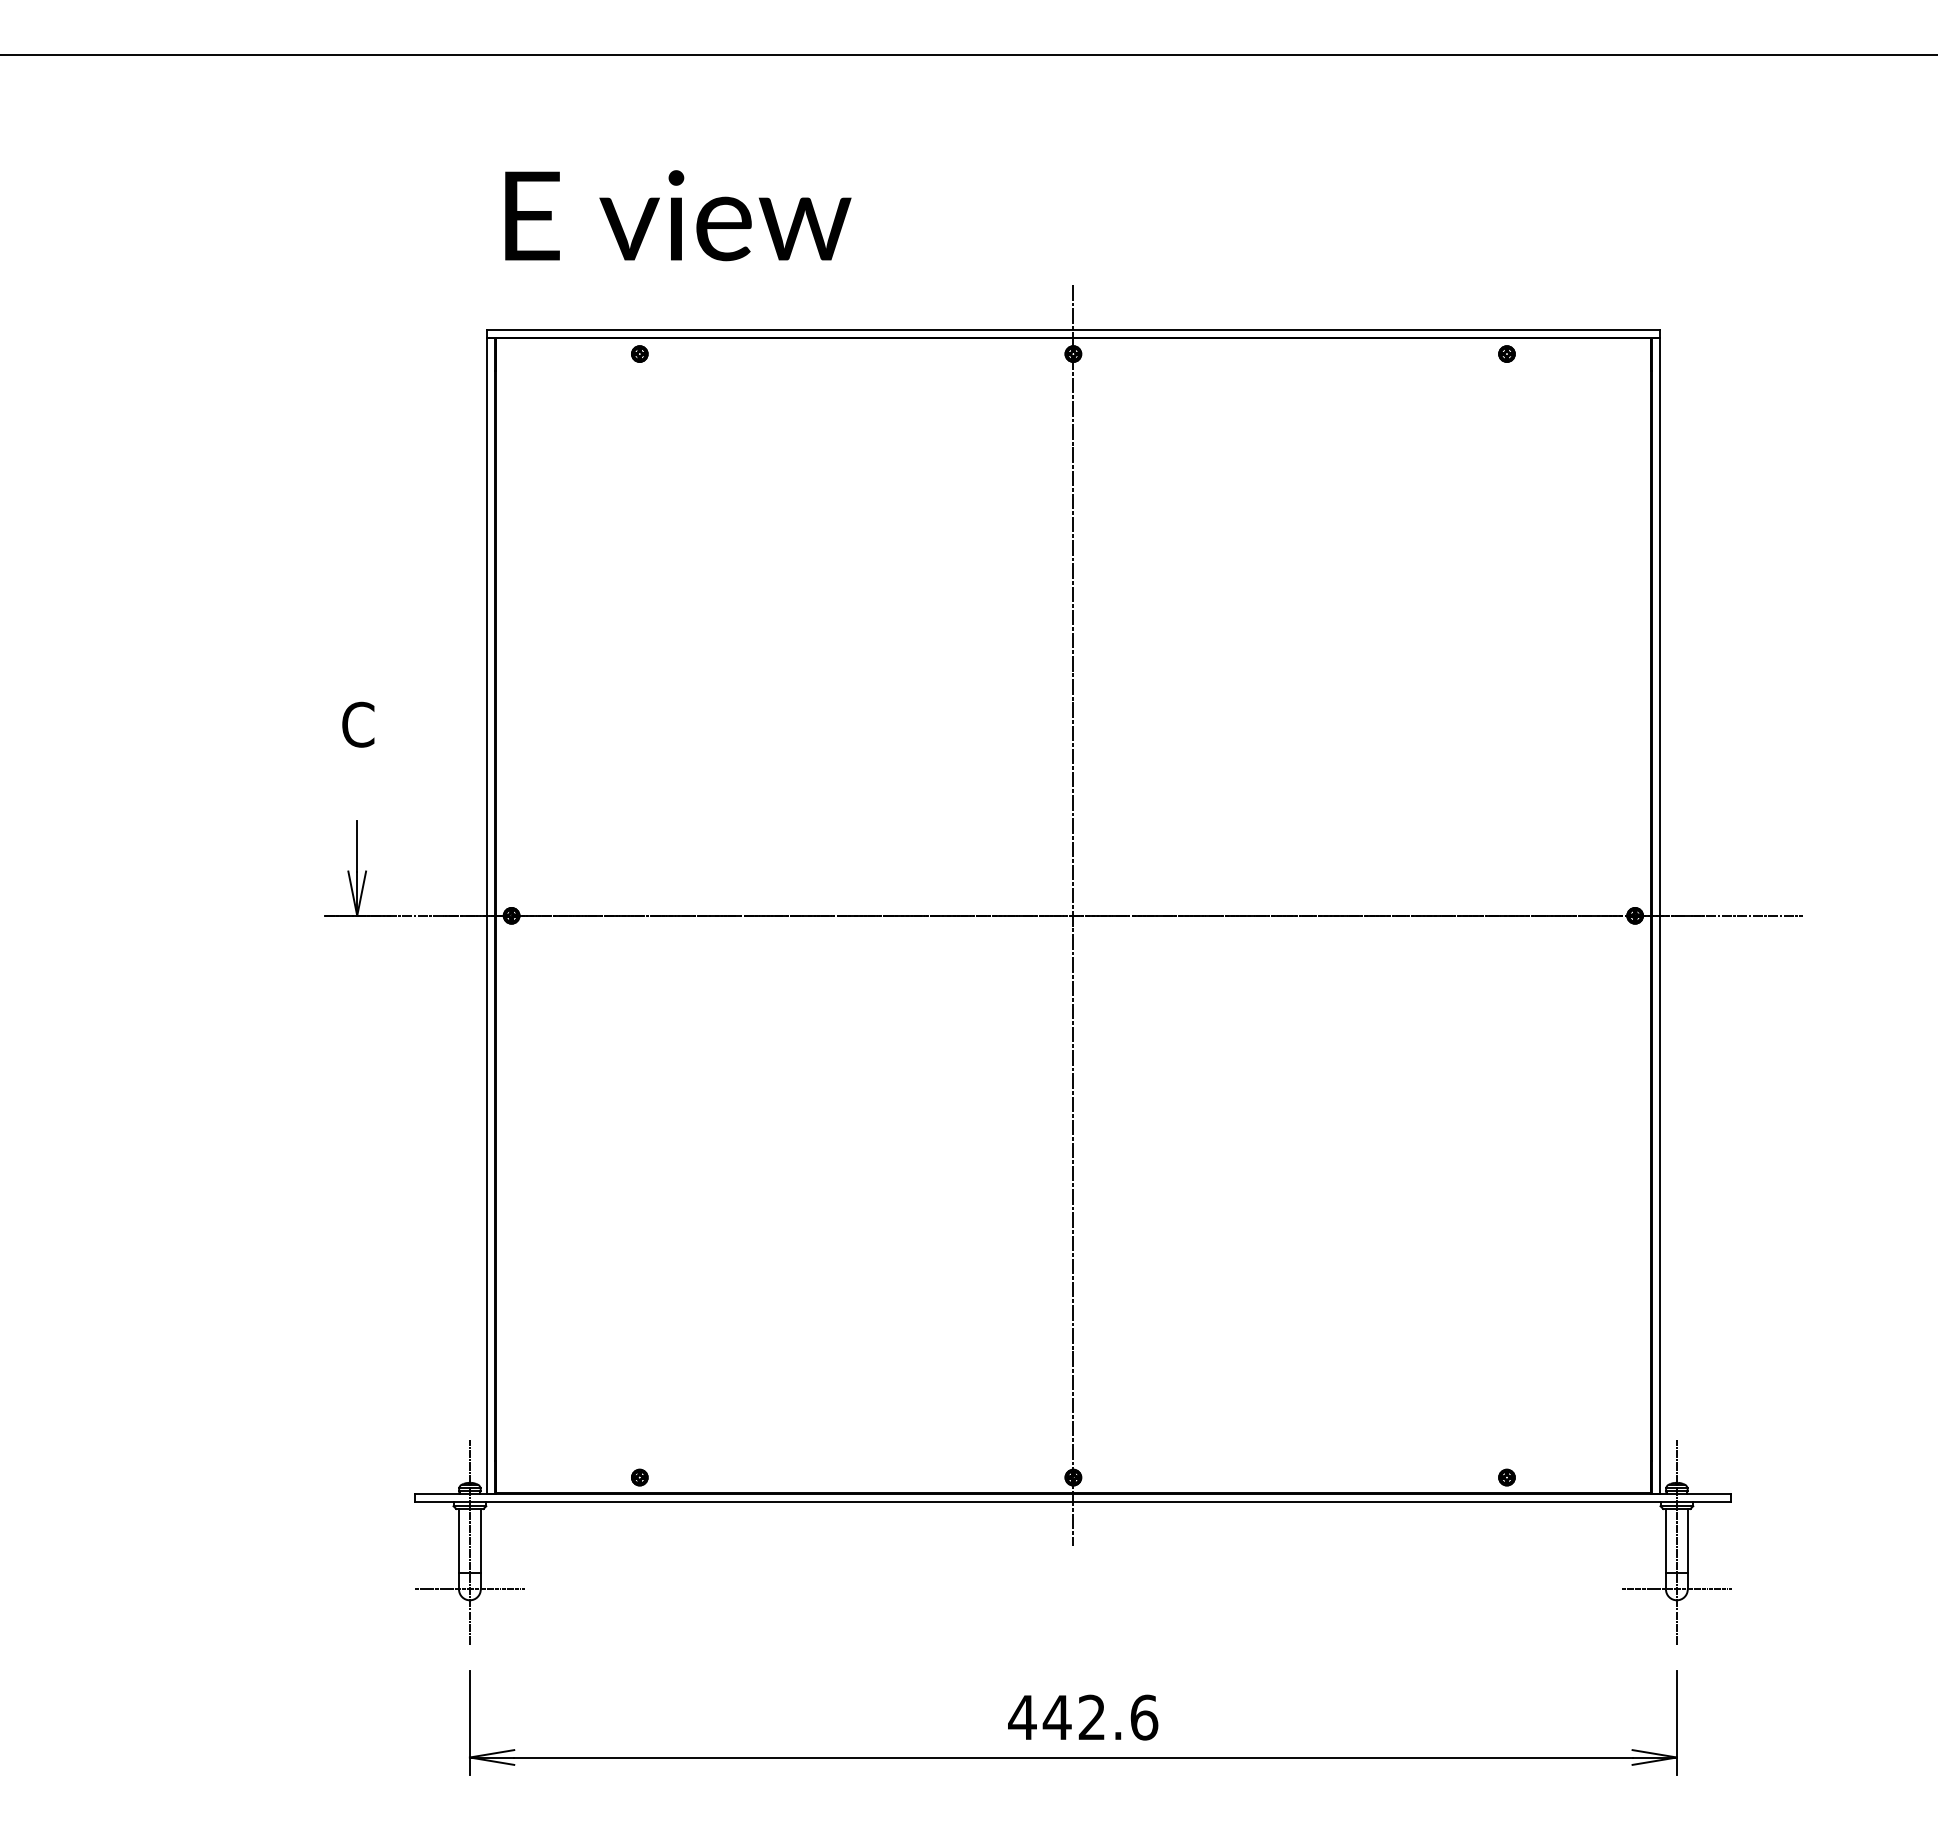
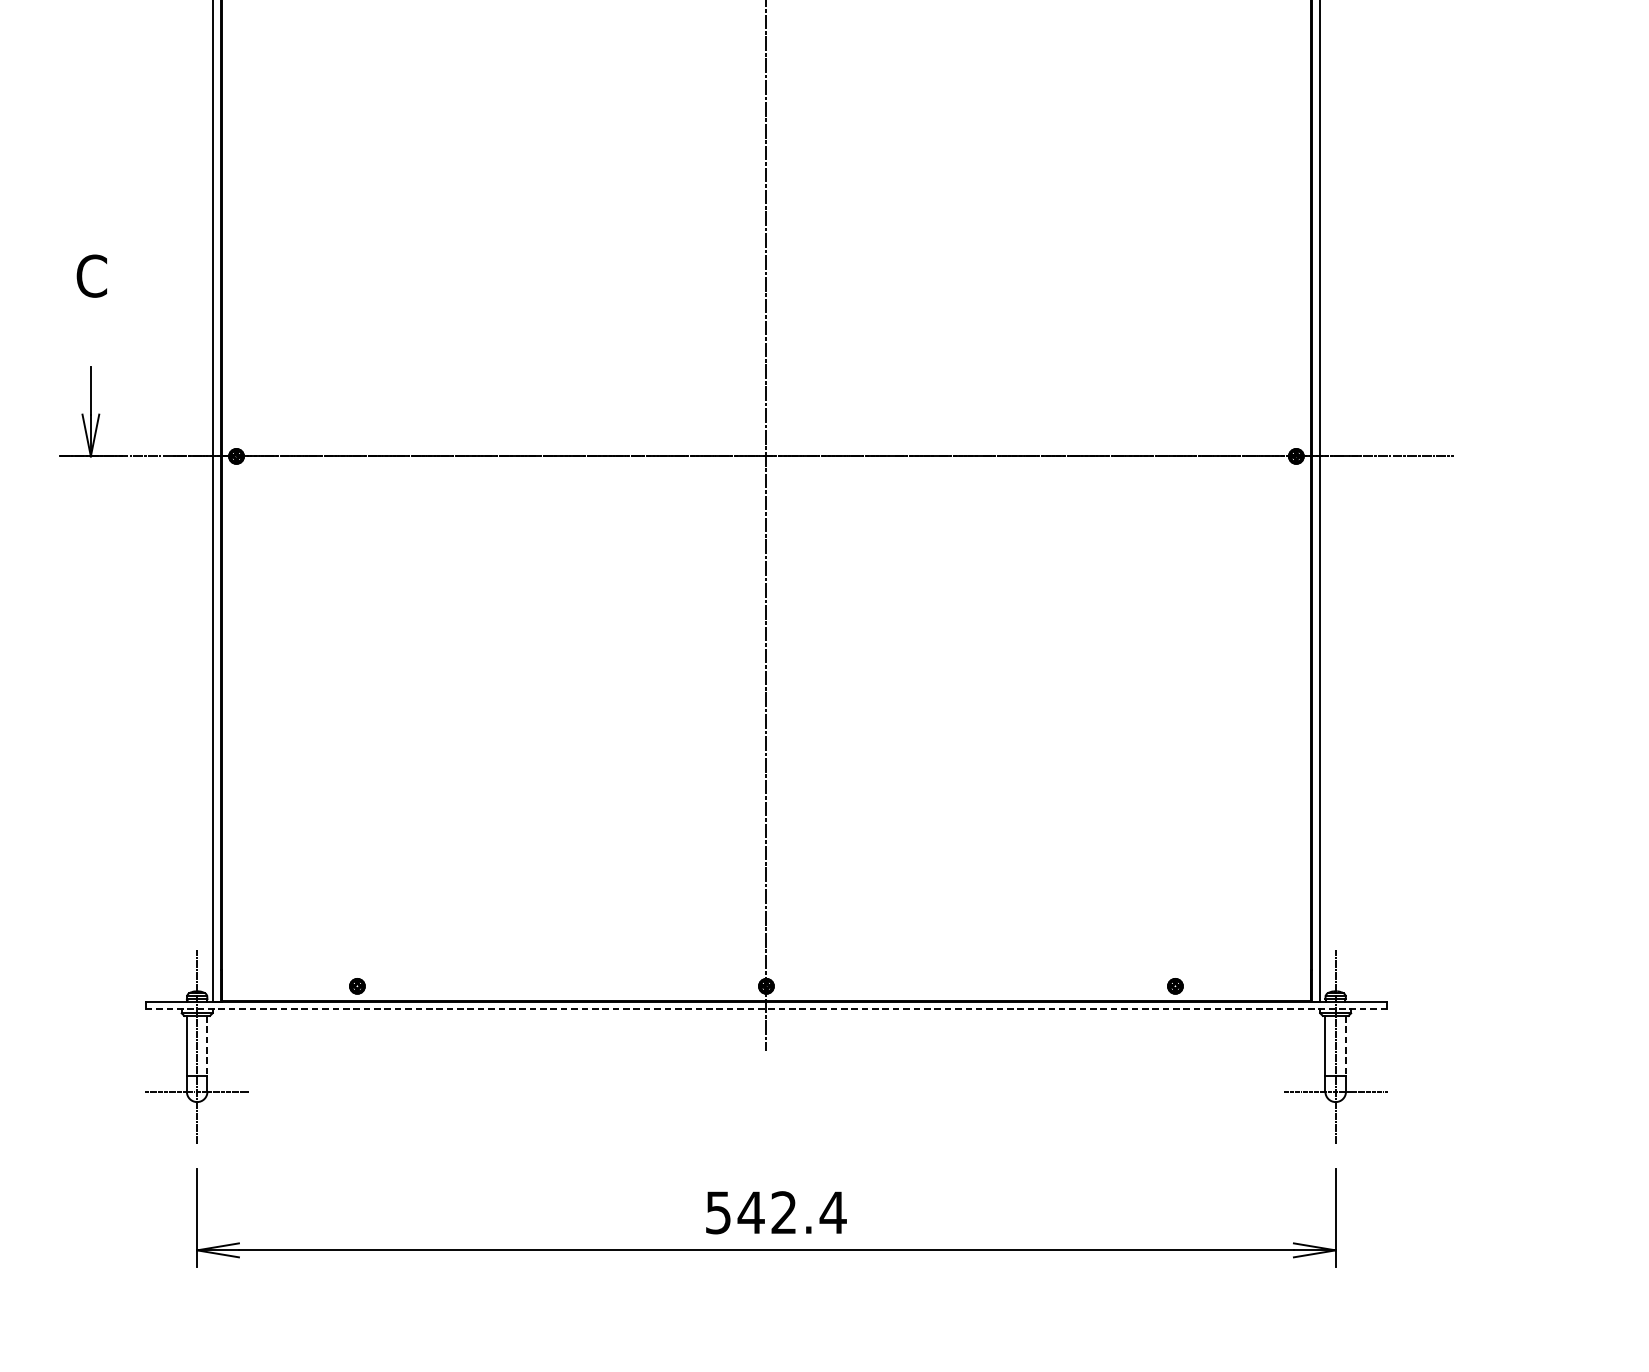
line: (1072, 1502) -> (765, 1009), solid -> dashed
line: (480, 1541) -> (207, 1046), solid -> dashed
line: (1687, 1541) -> (1345, 1046), solid -> dashed
text: (1083, 1717) -> (775, 1212), 442.6 -> 542.4

